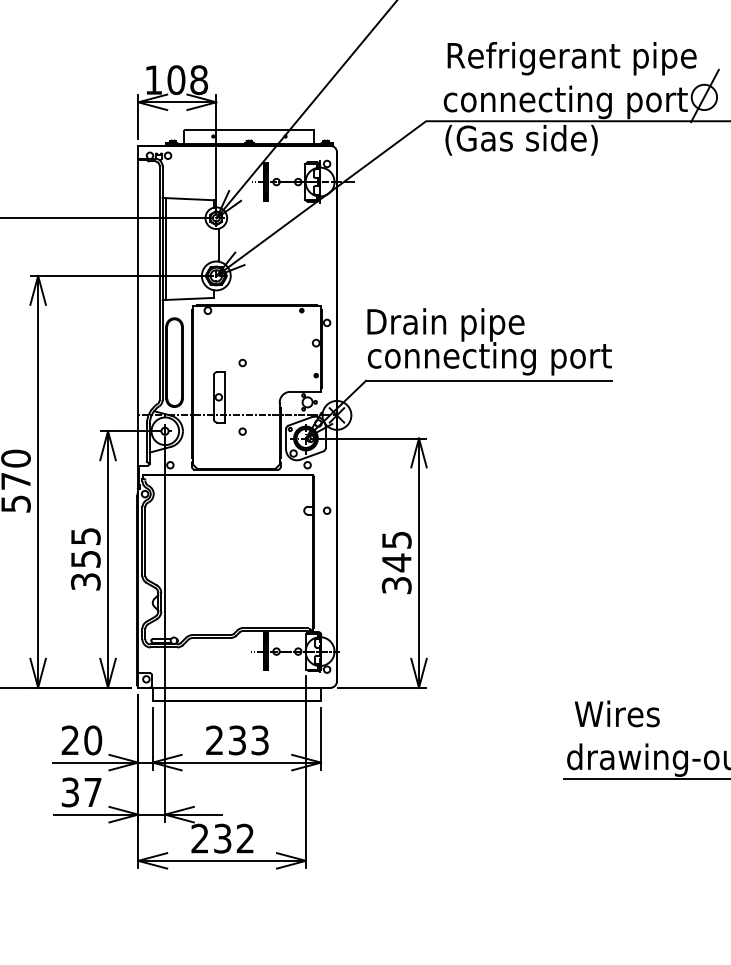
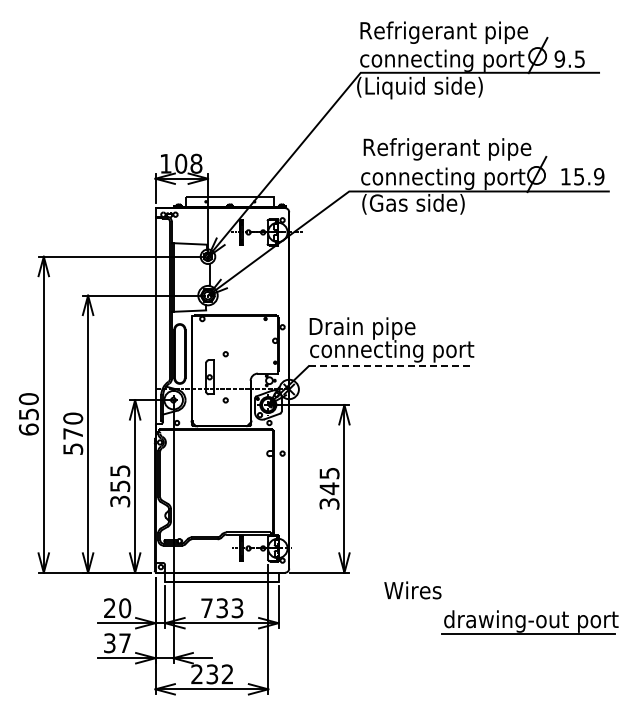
line: (488, 381) -> (391, 366), solid -> dashed
text: (616, 714) -> (412, 590), moved
text: (214, 739) -> (206, 607), 233 -> 733

